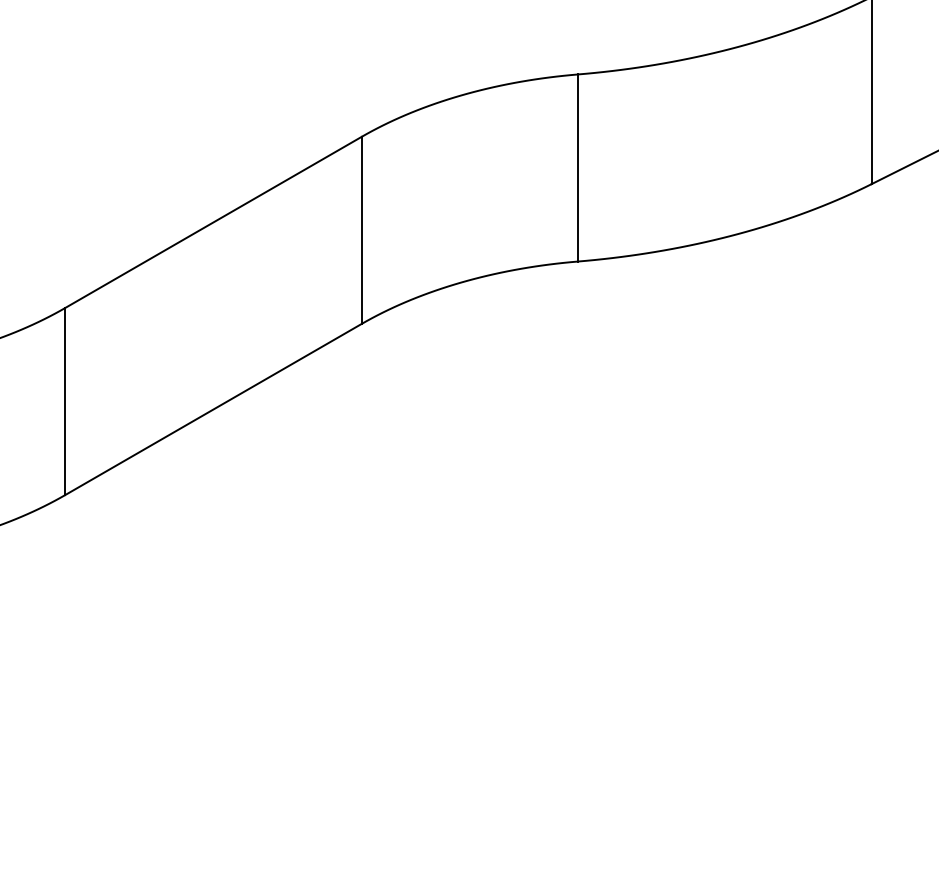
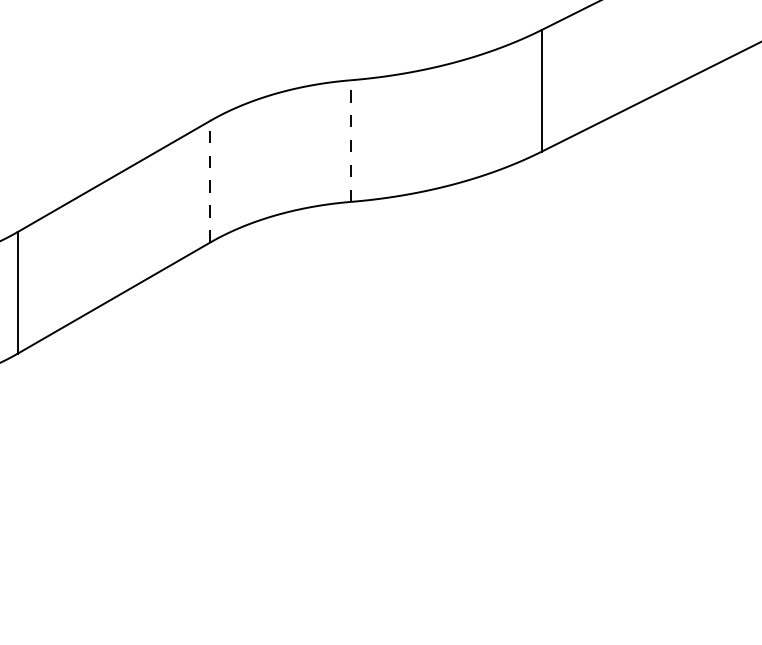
line: (577, 168) -> (350, 141), solid -> dashed
line: (361, 230) -> (210, 181), solid -> dashed

